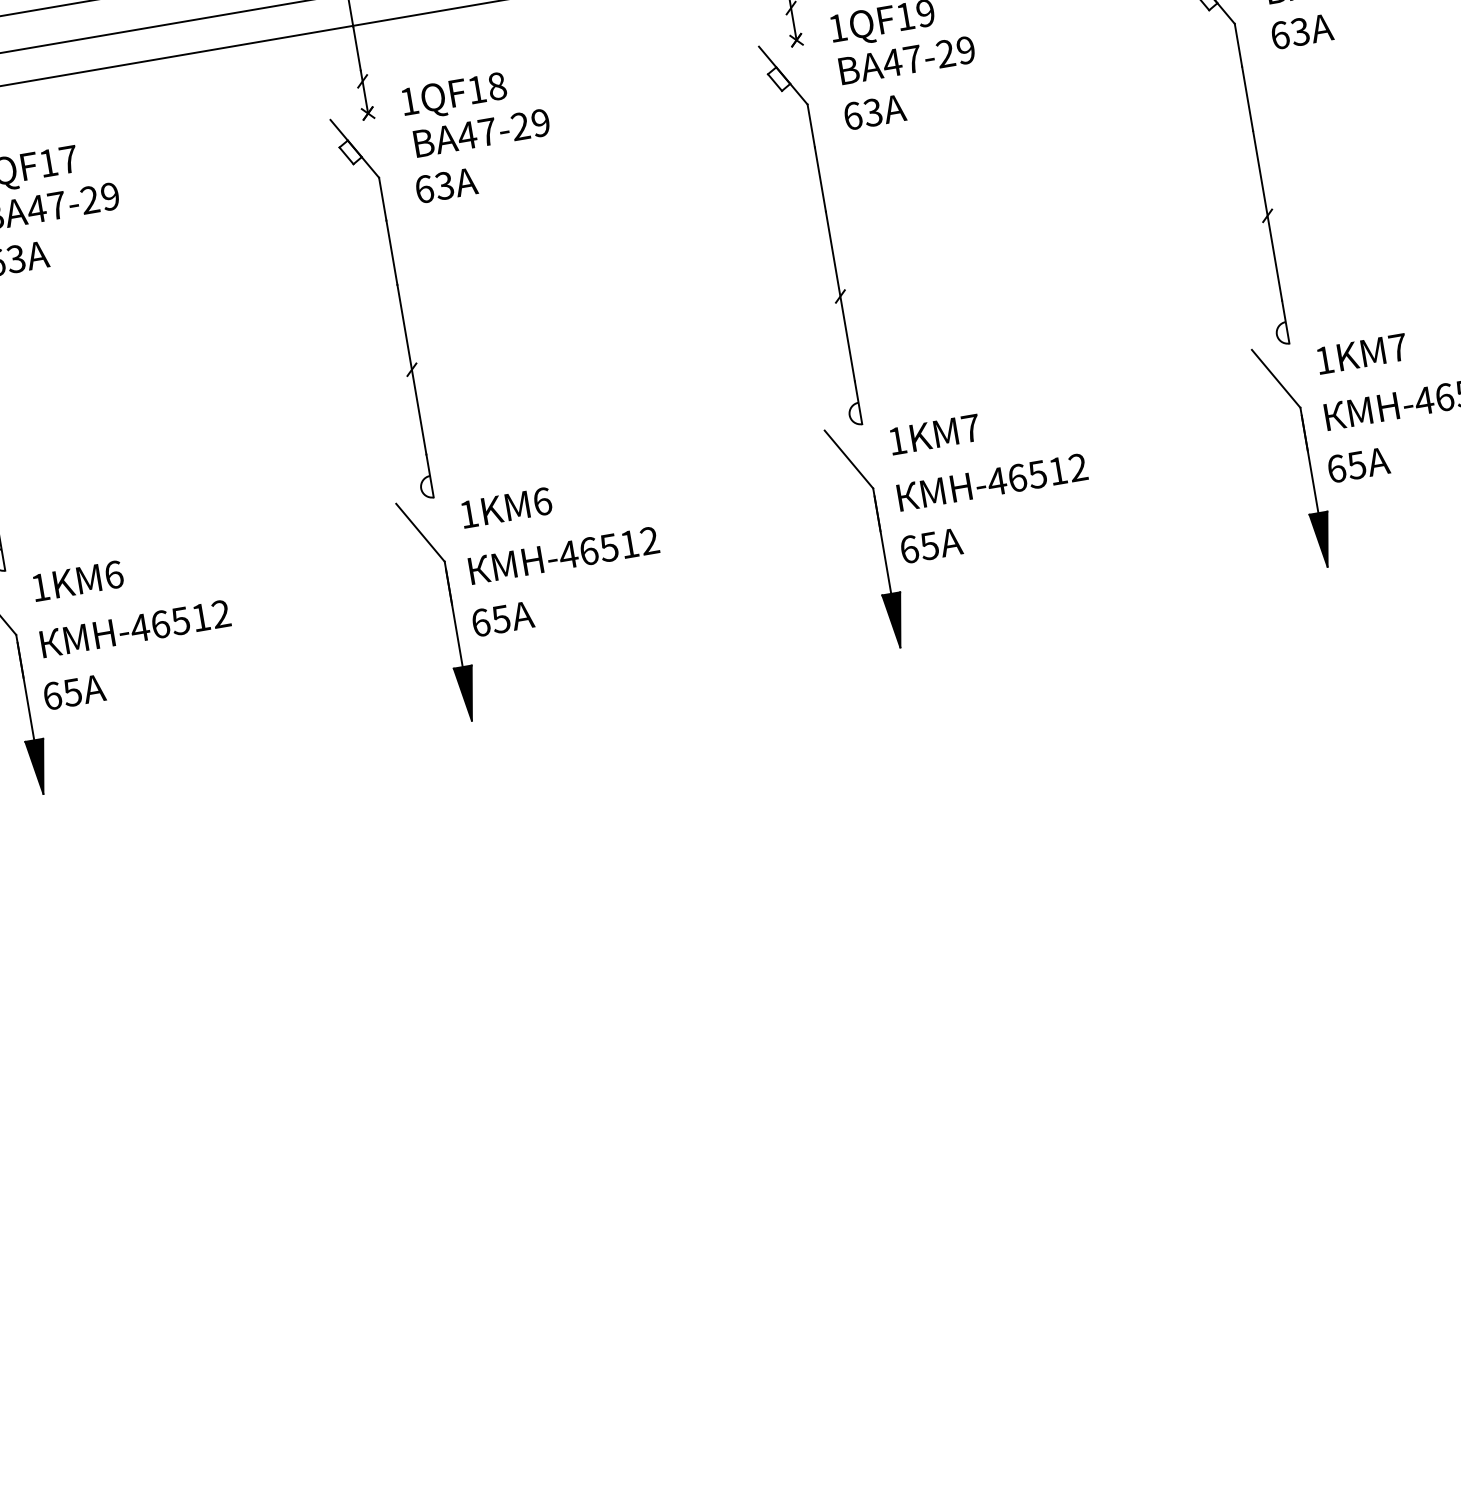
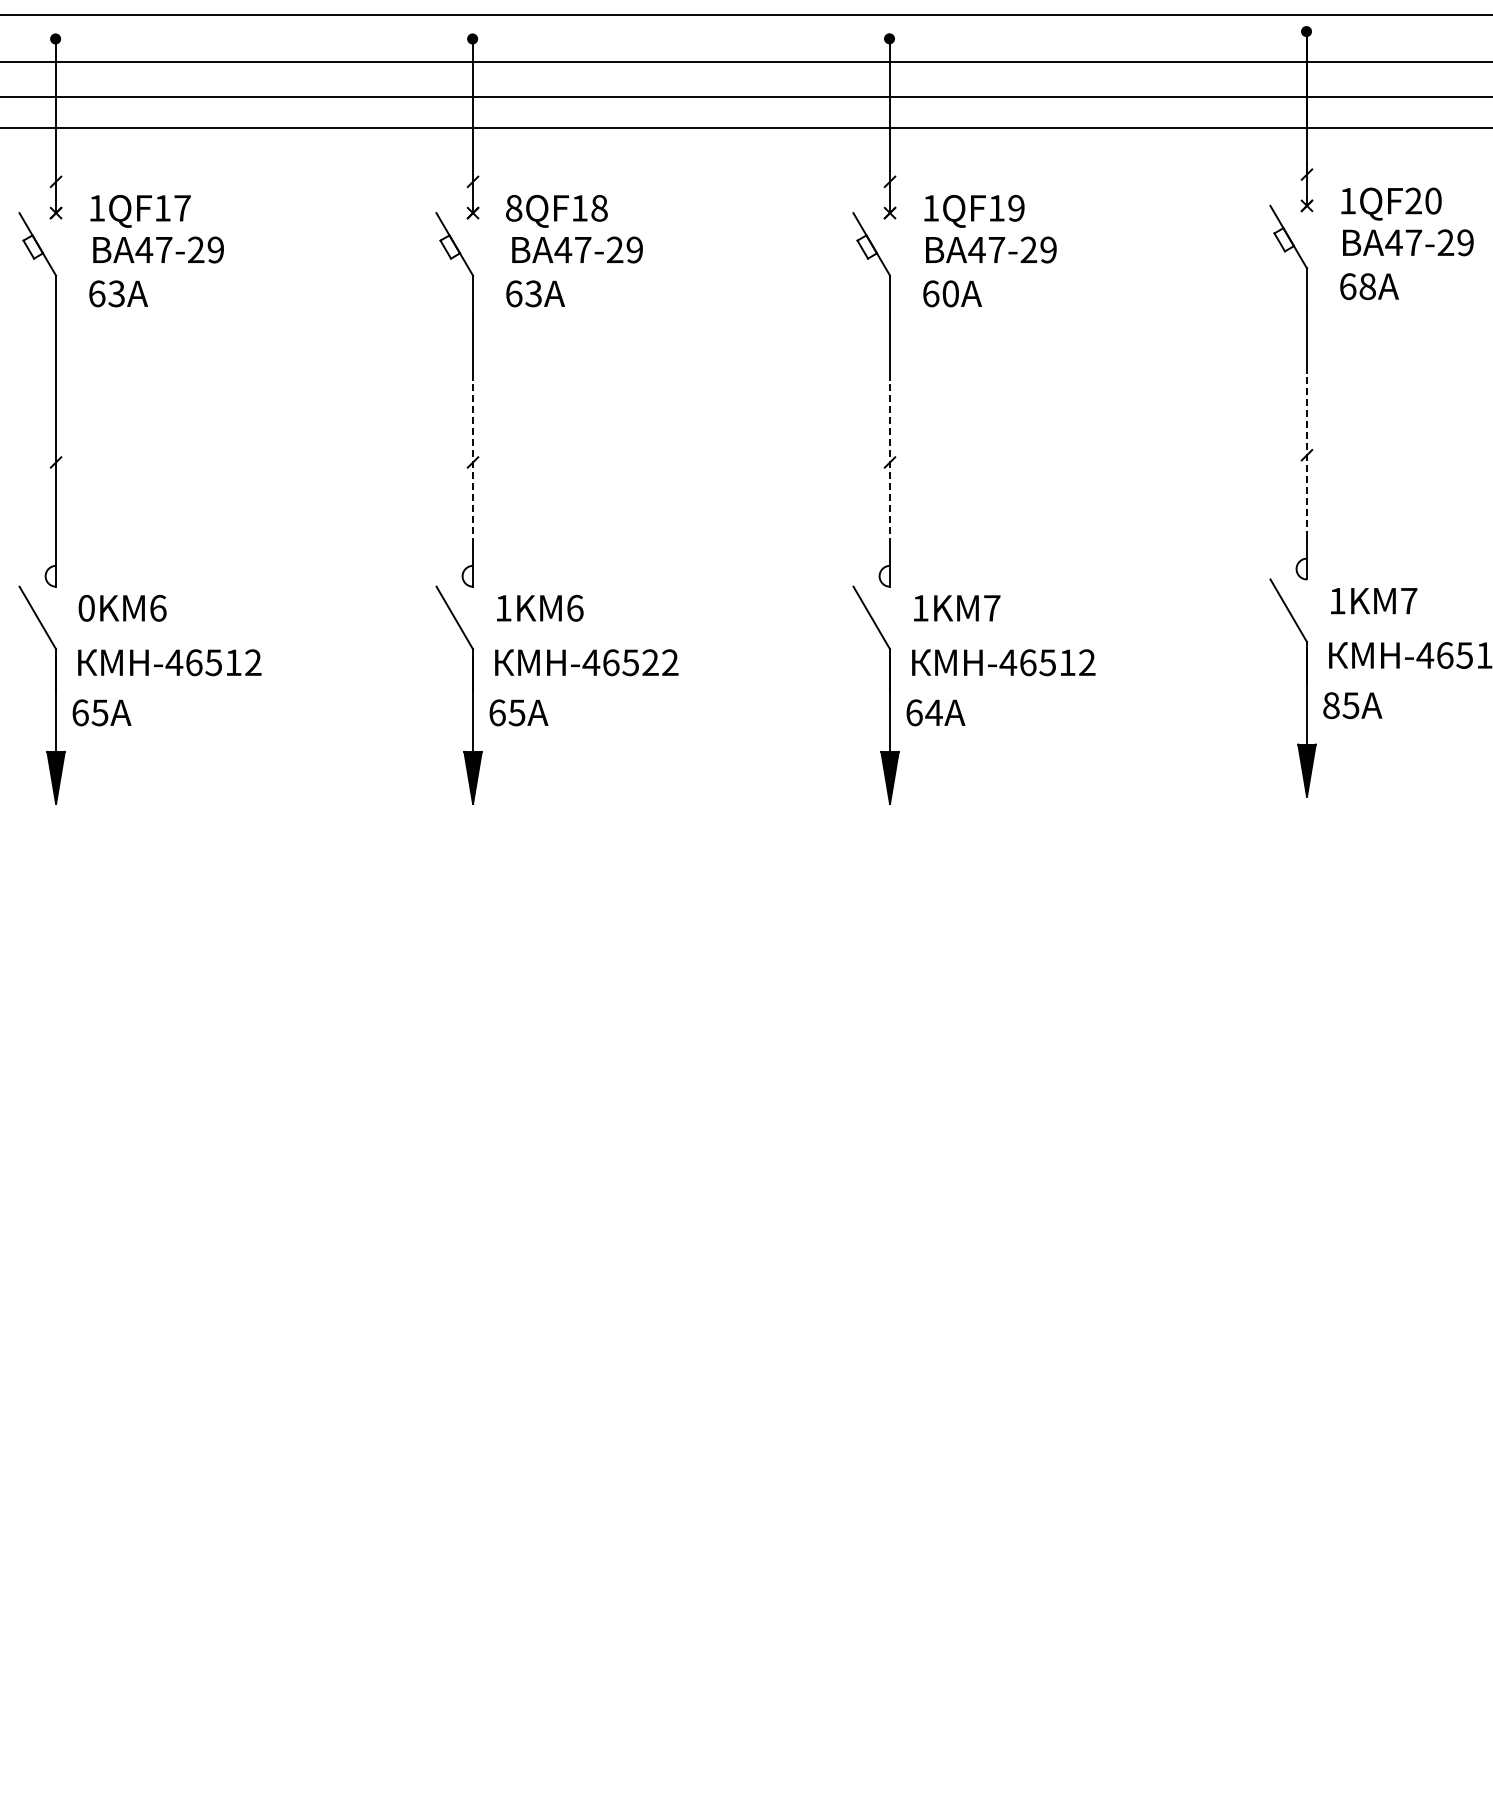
text: (1300, 31) -> (1367, 286), 63 -> 68
text: (409, 101) -> (514, 208), 1QF18 -> 8QF18
text: (872, 112) -> (950, 293), 63 -> 60
line: (1267, 216) -> (1306, 455), solid -> dashed
line: (840, 296) -> (890, 462), solid -> dashed
line: (412, 369) -> (473, 462), solid -> dashed
text: (1336, 468) -> (1331, 705), 65A -> 85A
text: (629, 544) -> (650, 662), -46512 -> -46522
text: (929, 545) -> (933, 712), 65A -> 64A
text: (40, 586) -> (86, 607), 1KM6 -> 0KM6

